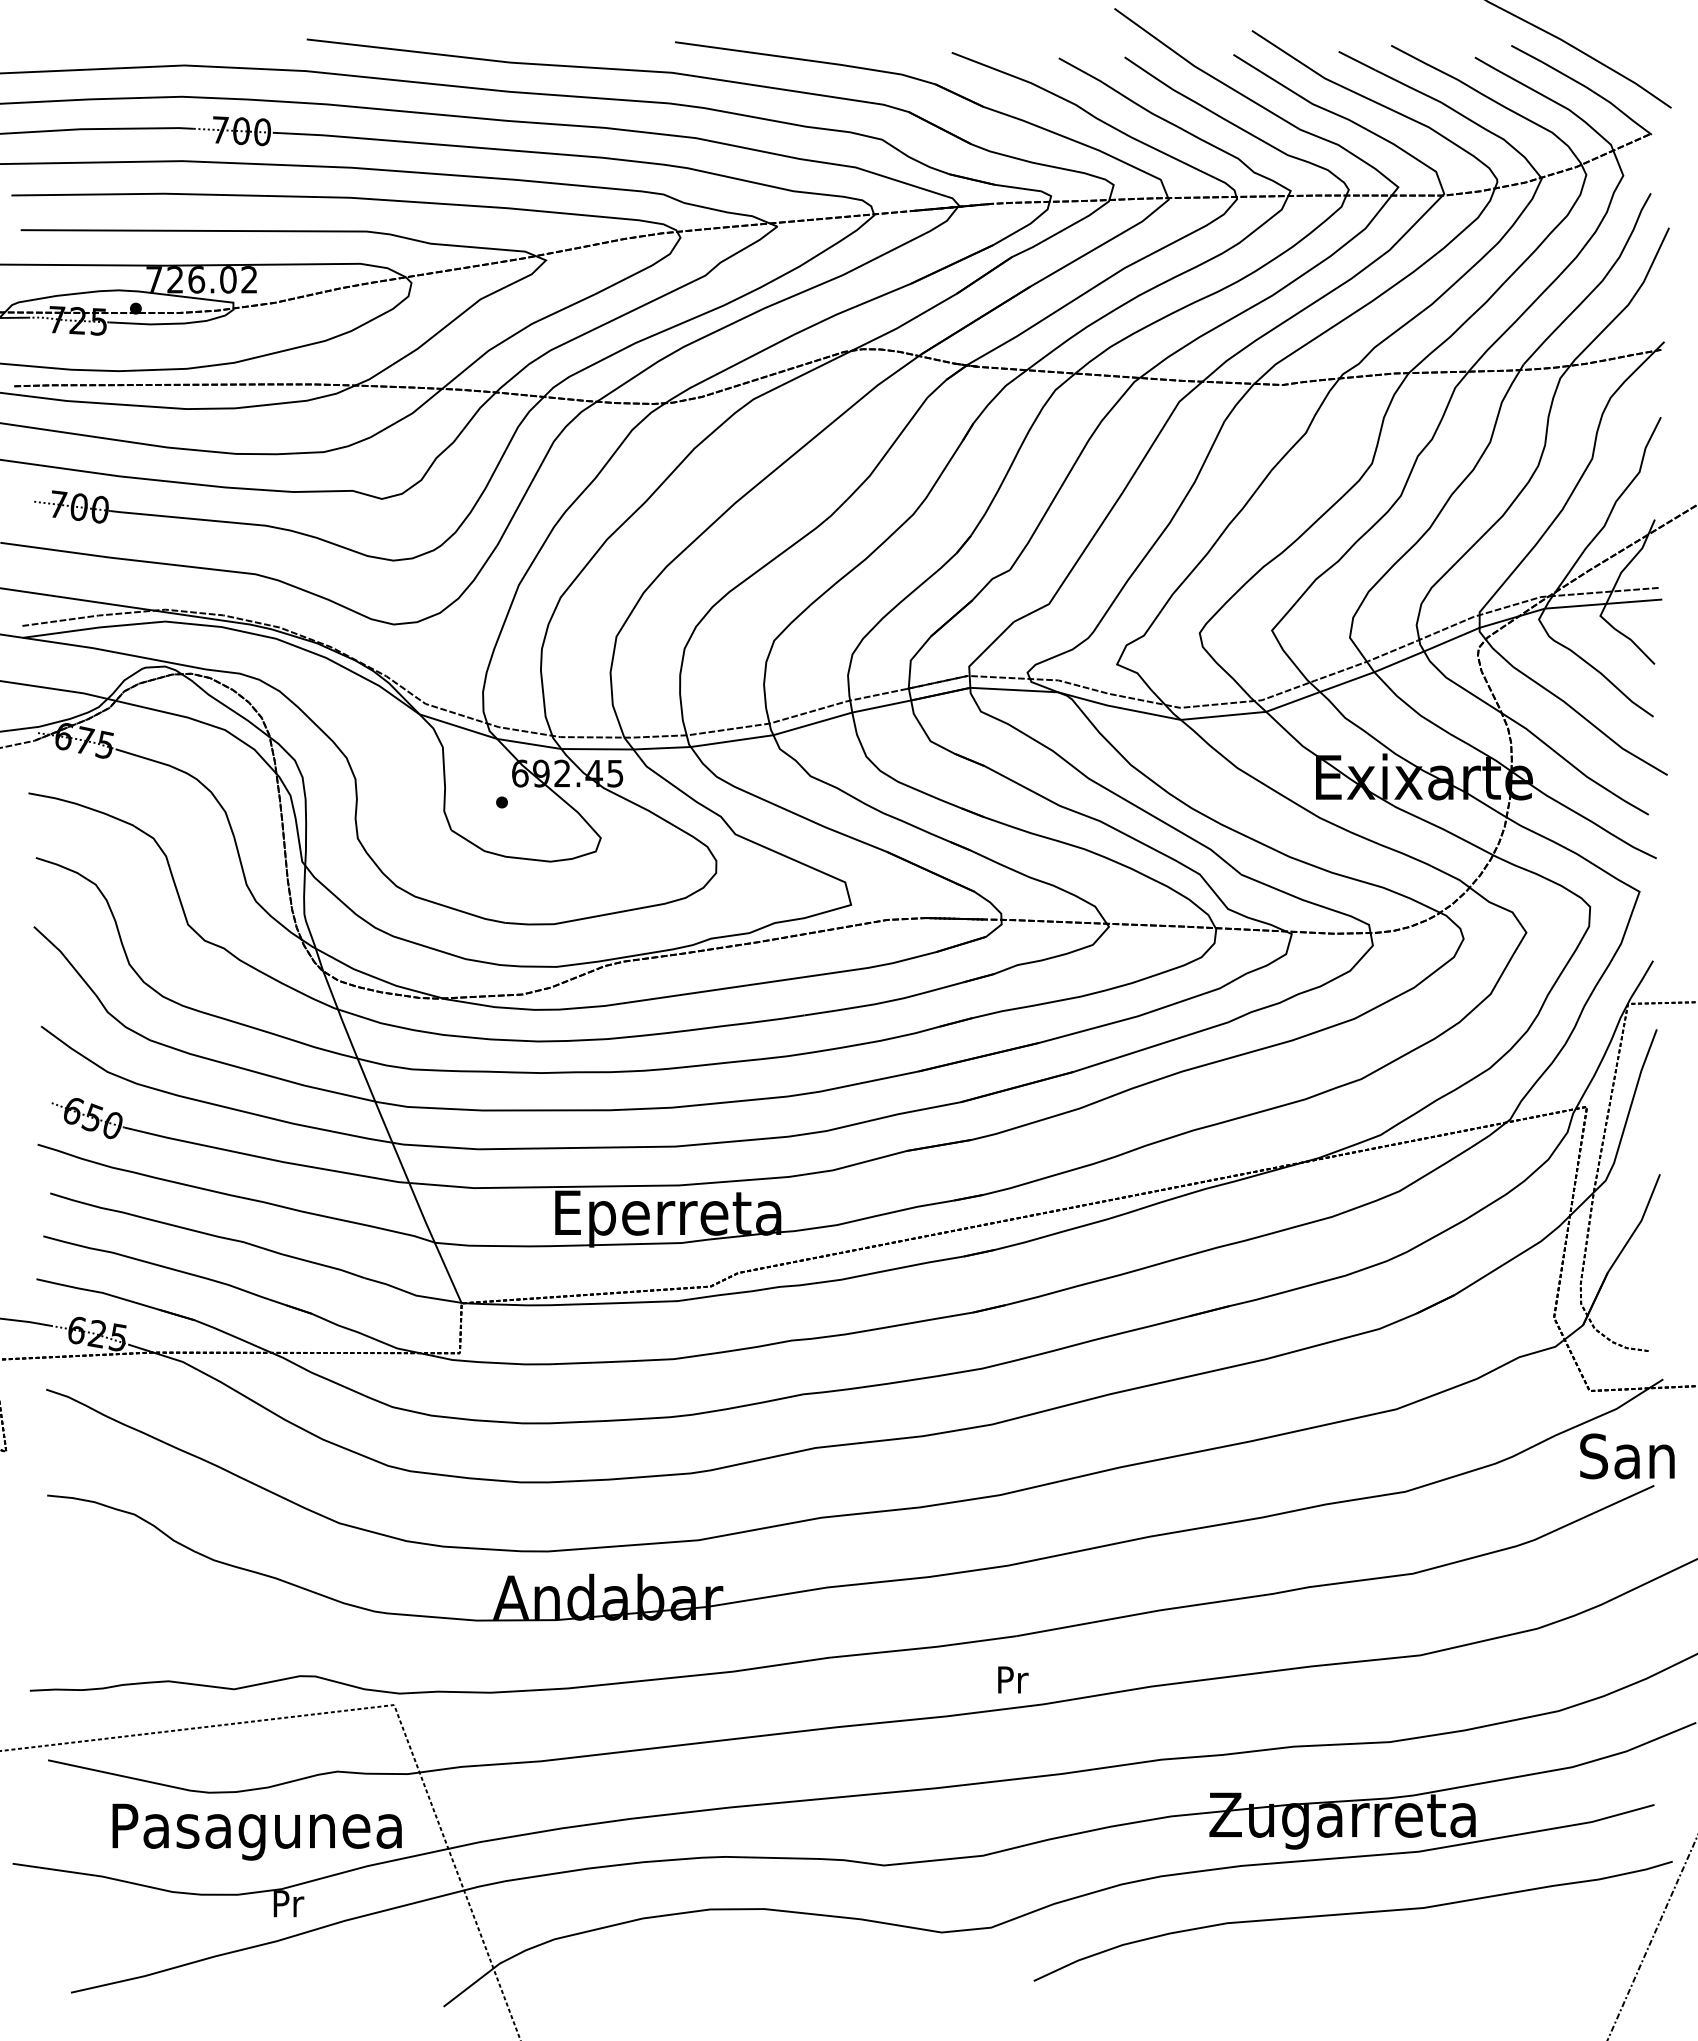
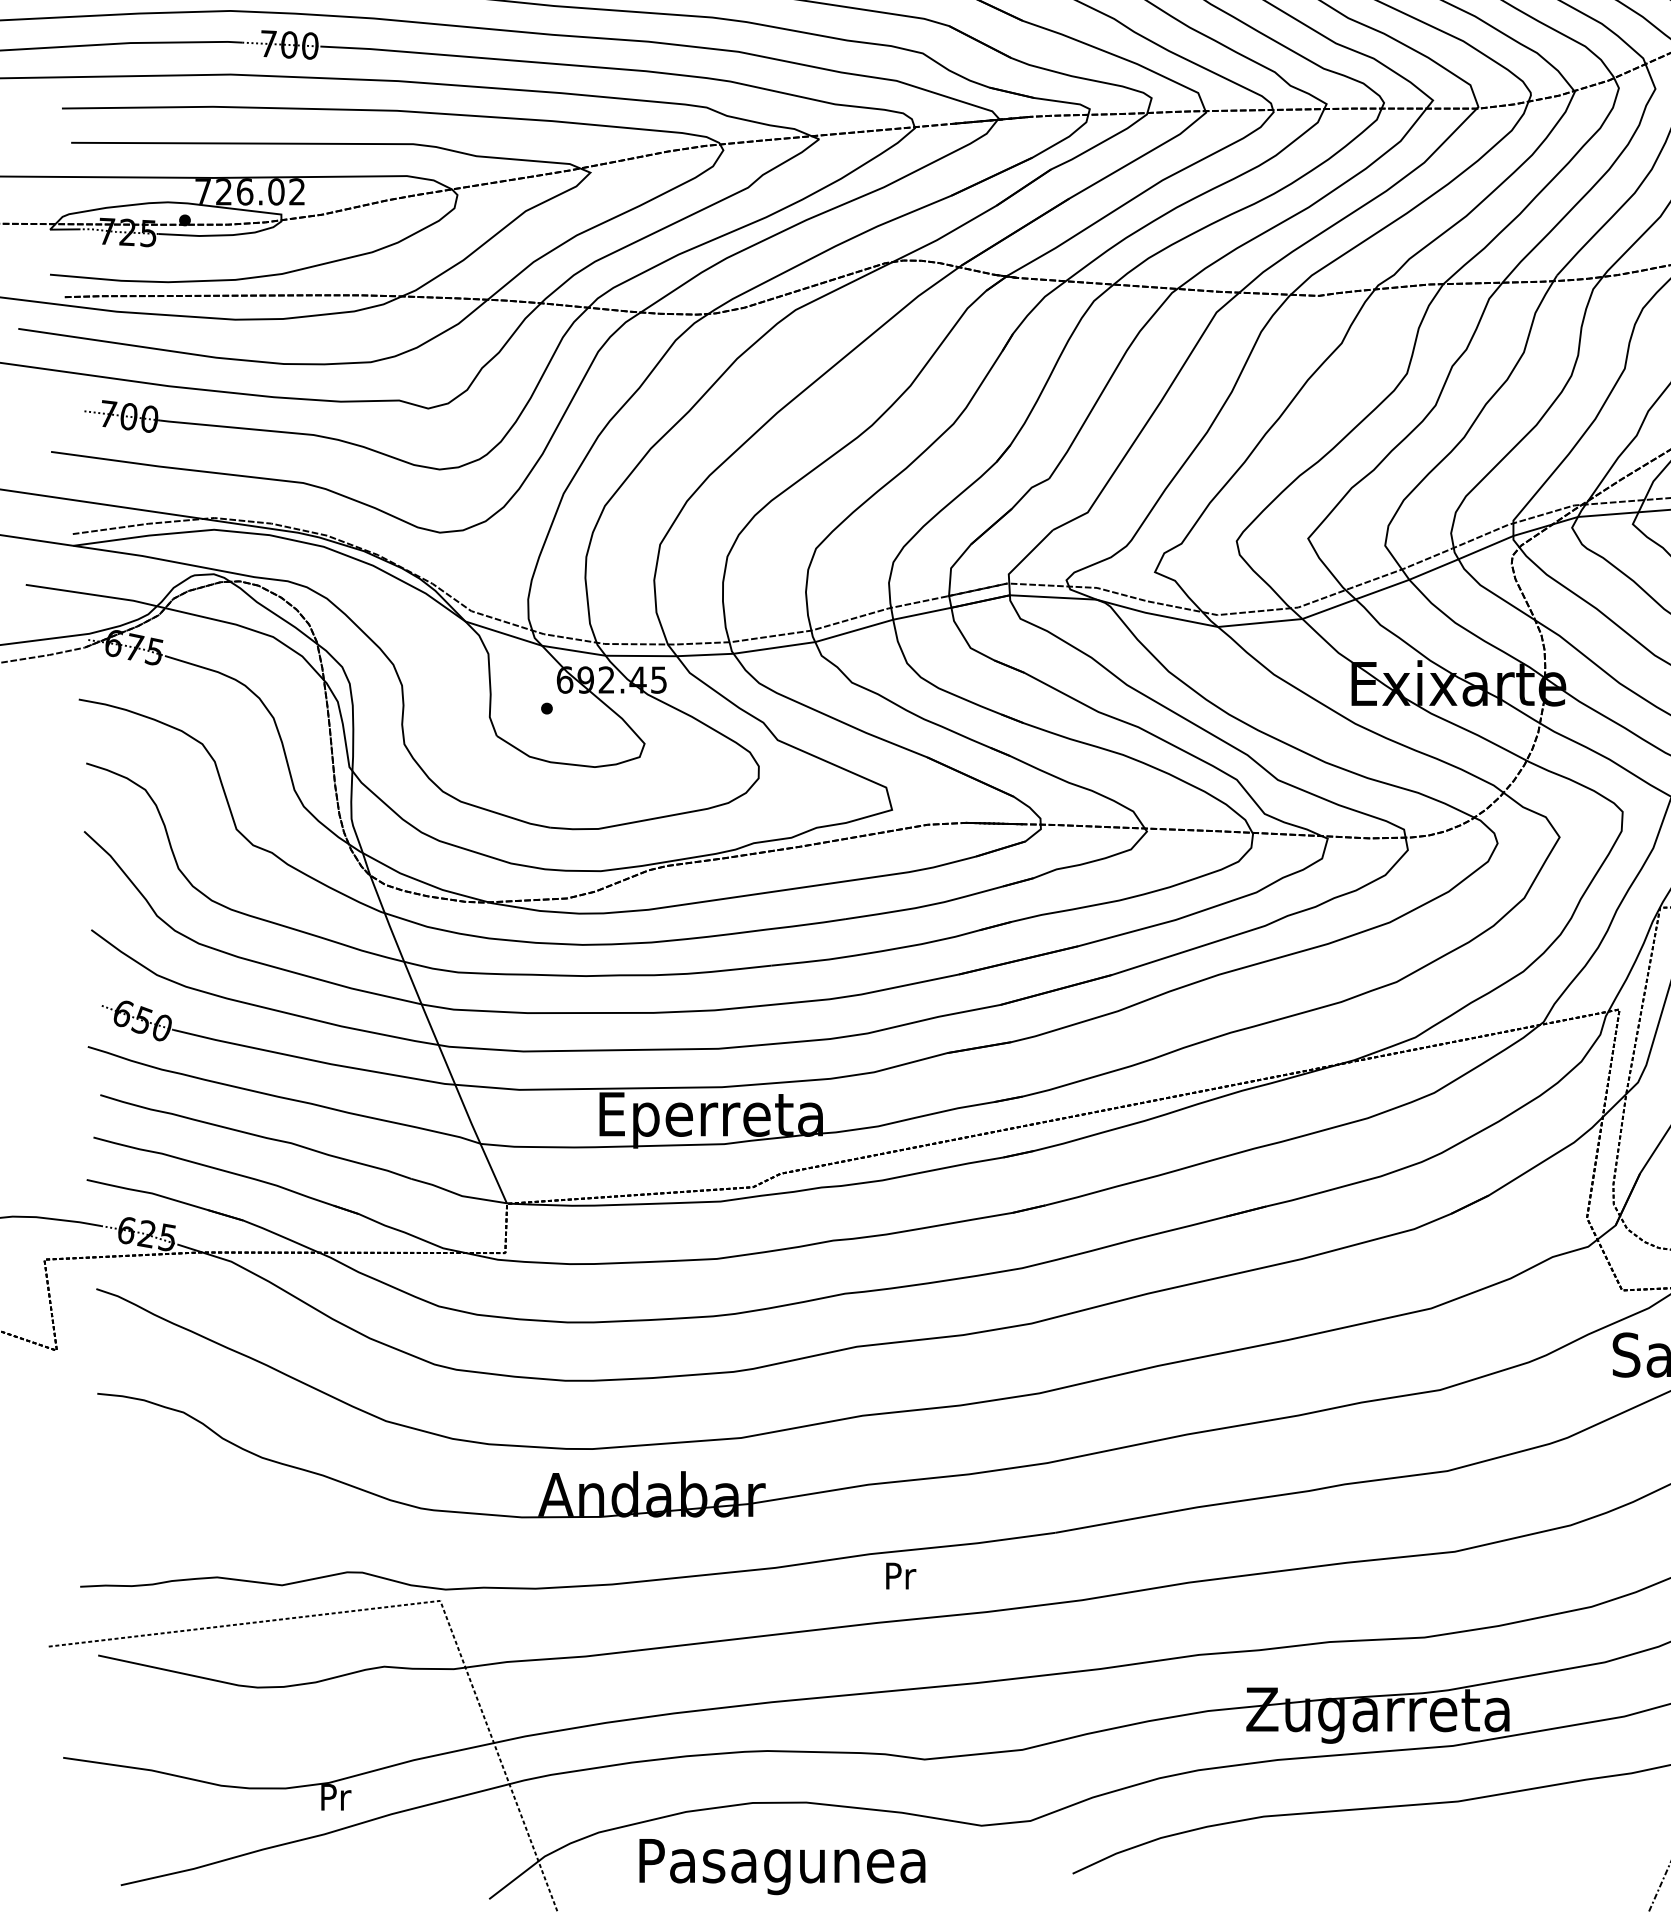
text: (1013, 1679) -> (901, 1575), moved
text: (256, 1831) -> (781, 1866), moved

